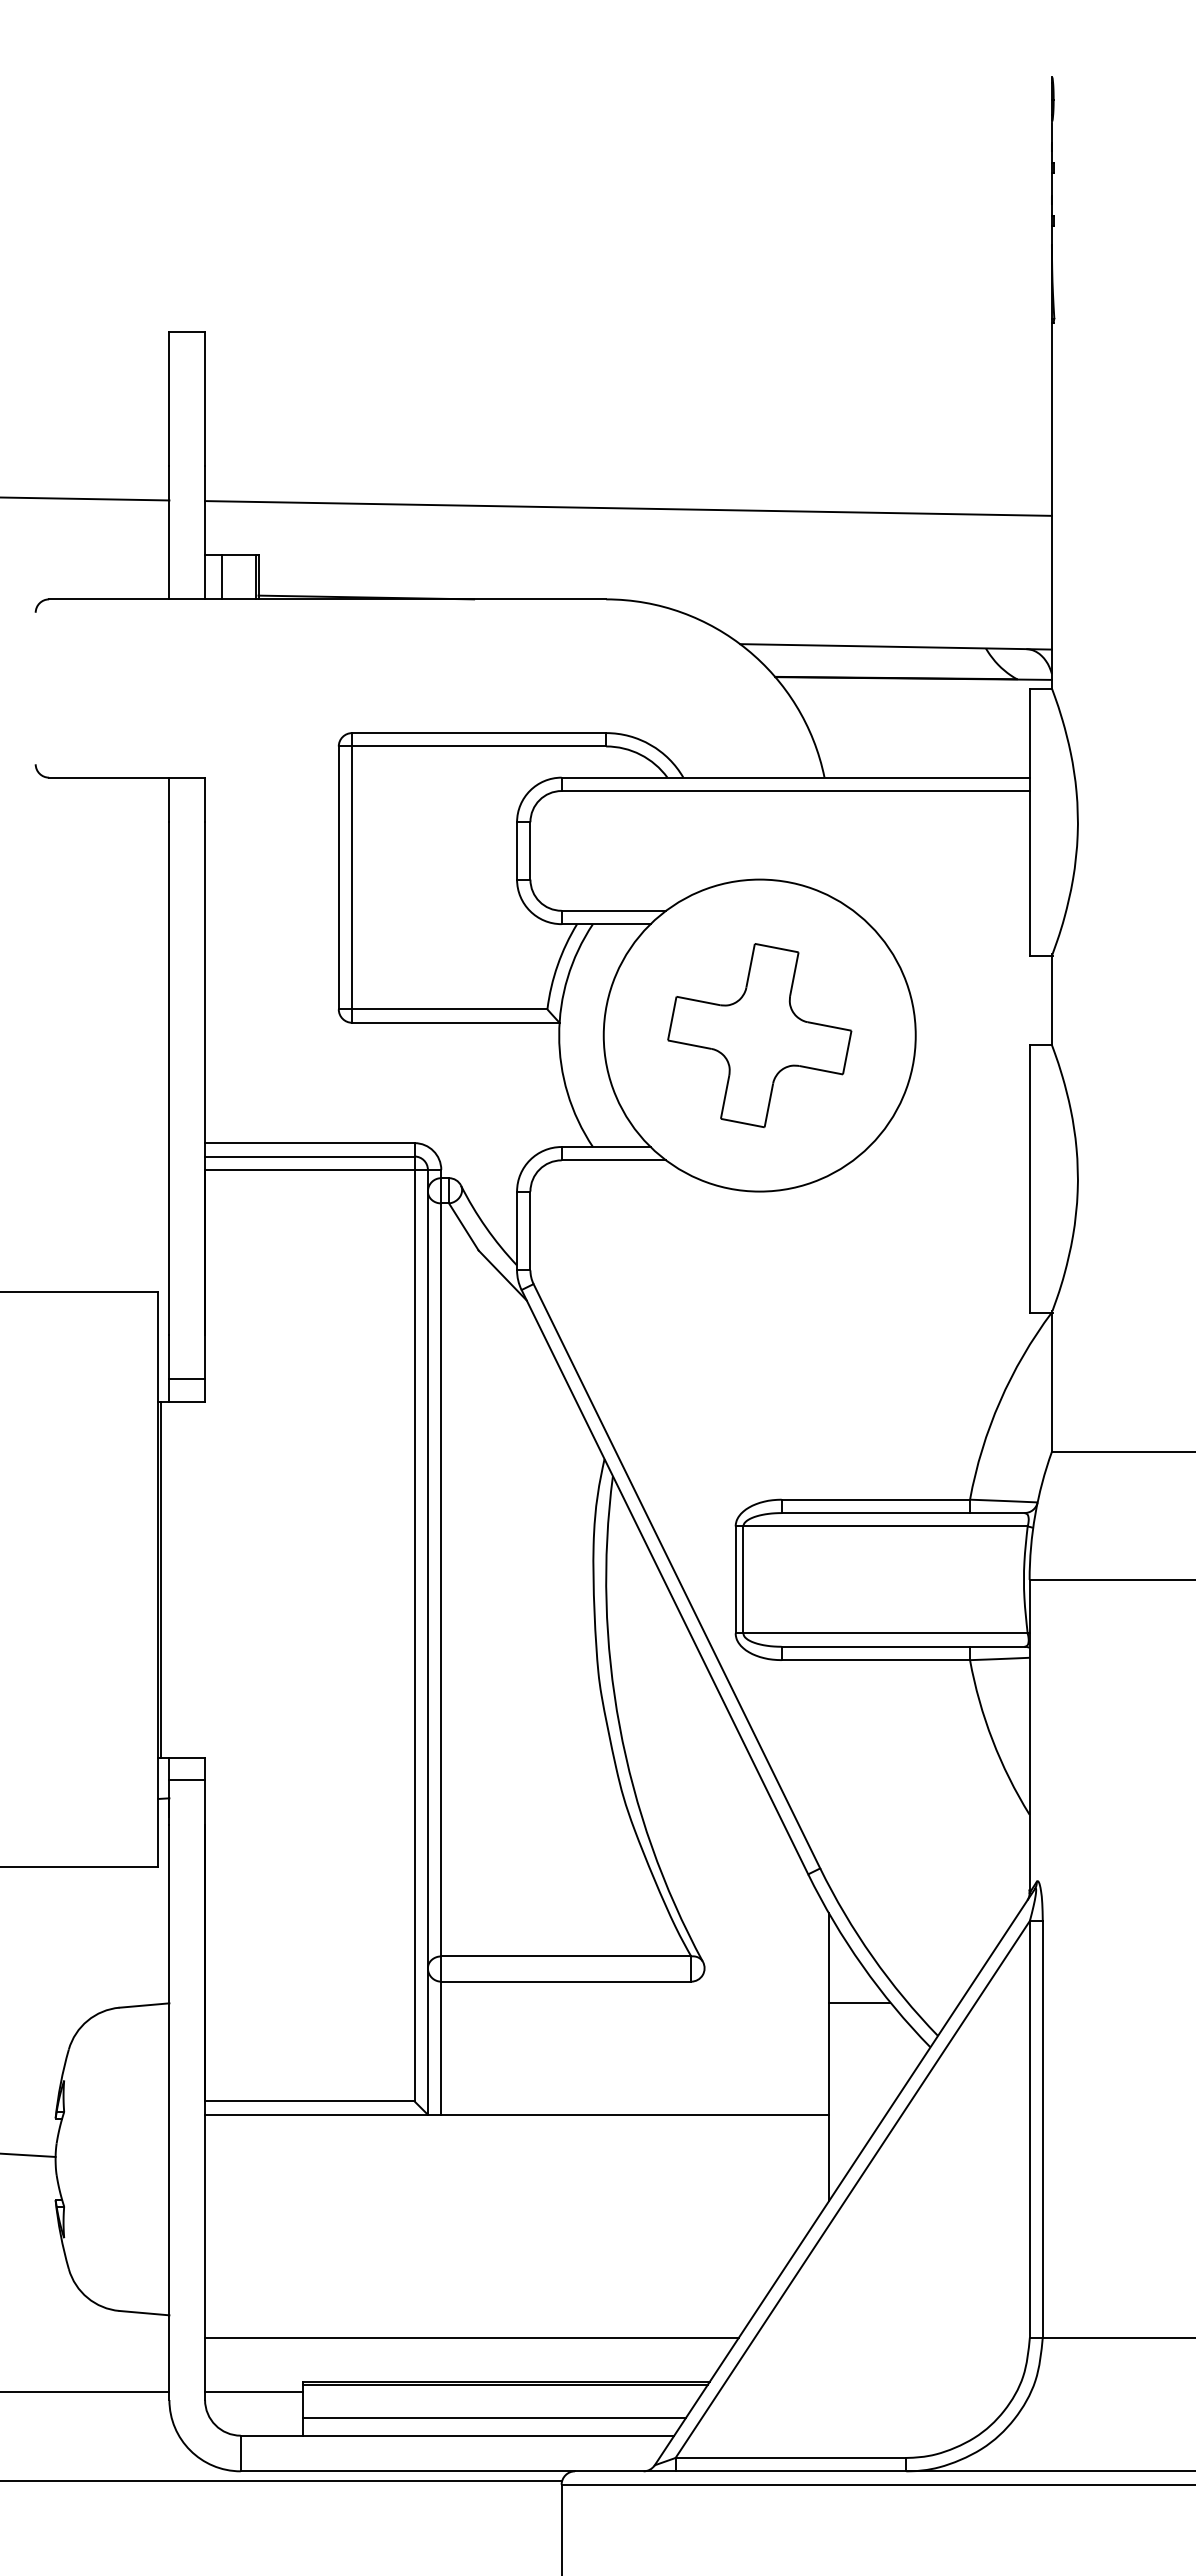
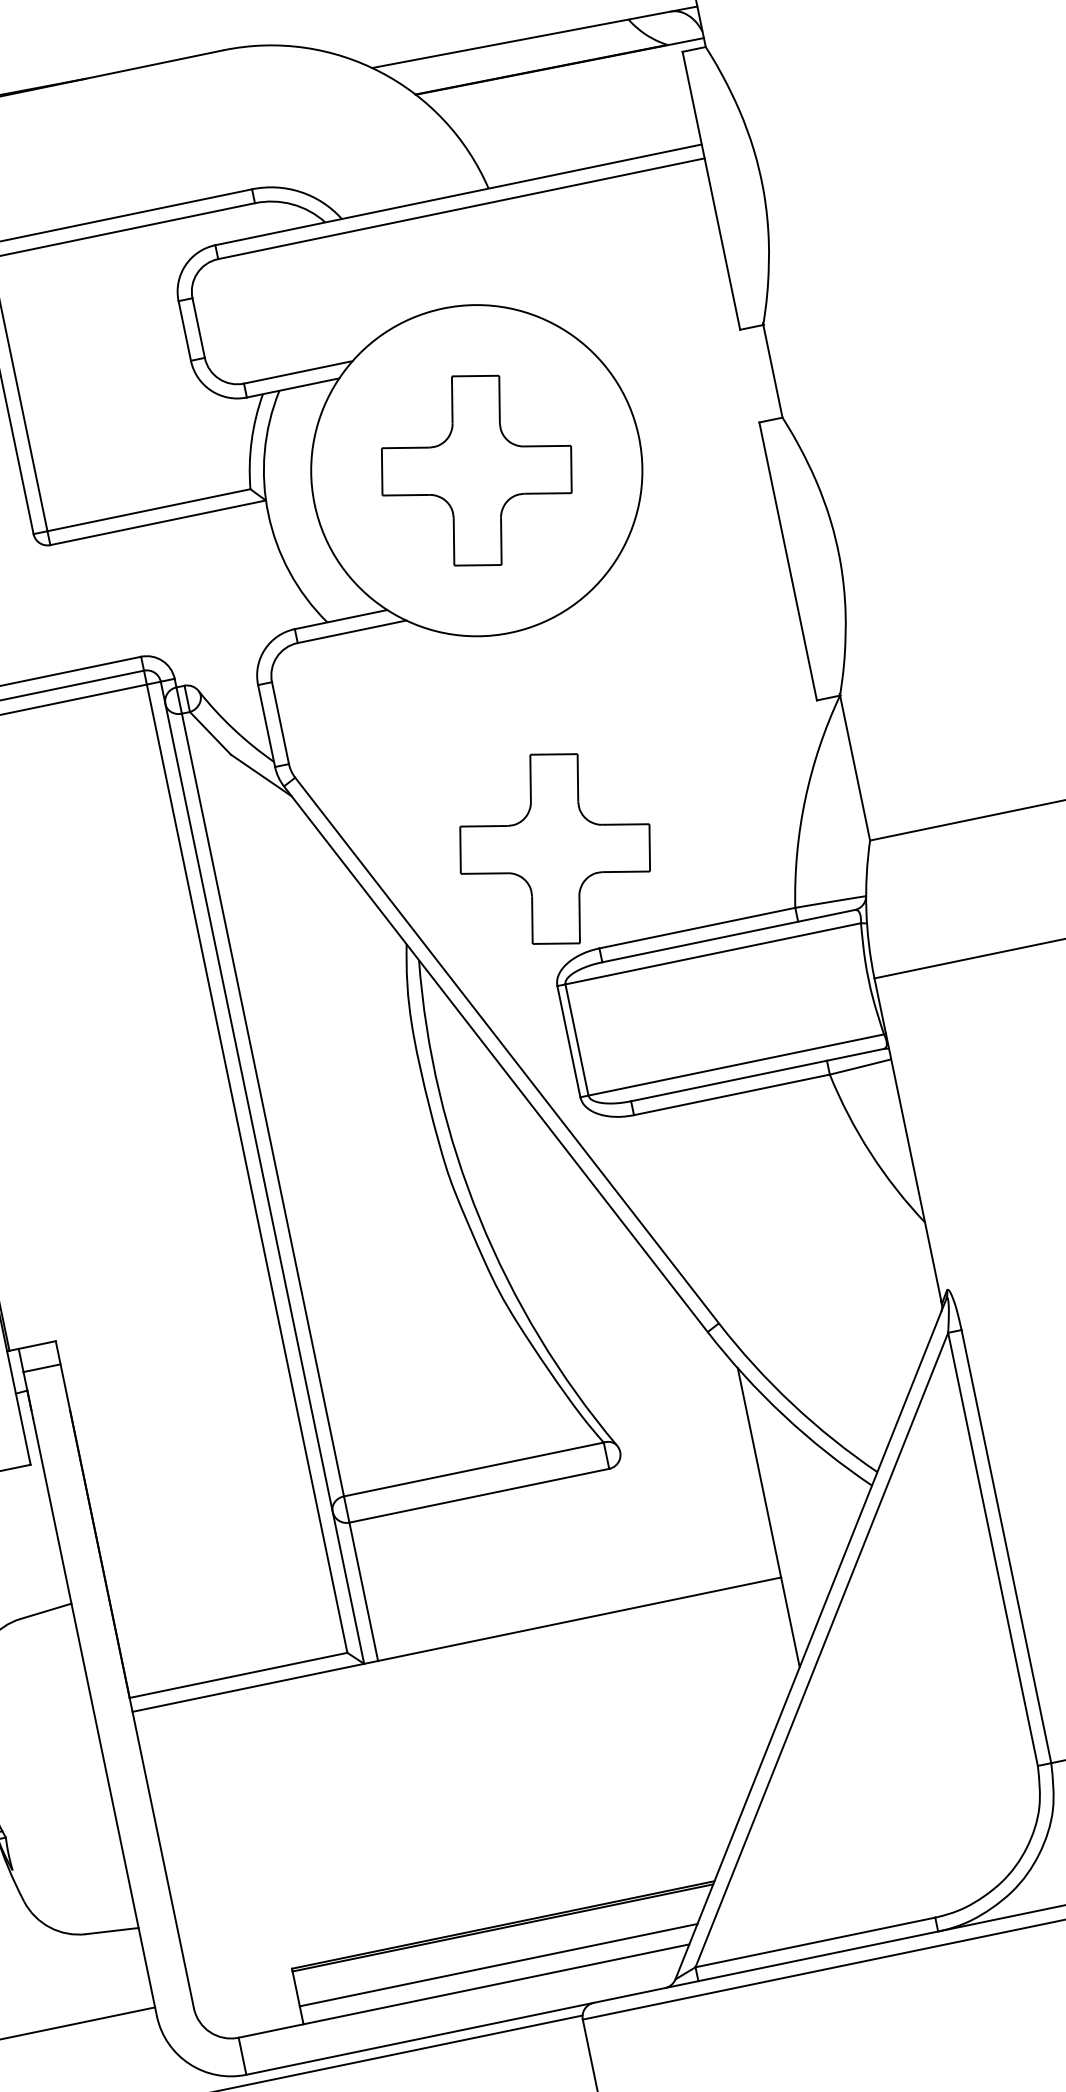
part: (759, 1399) -> (554, 849), added
line: (859, 2003) -> (788, 1455), removed
line: (471, 2337) -> (457, 1886), removed
line: (254, 2391) -> (243, 1988), removed

